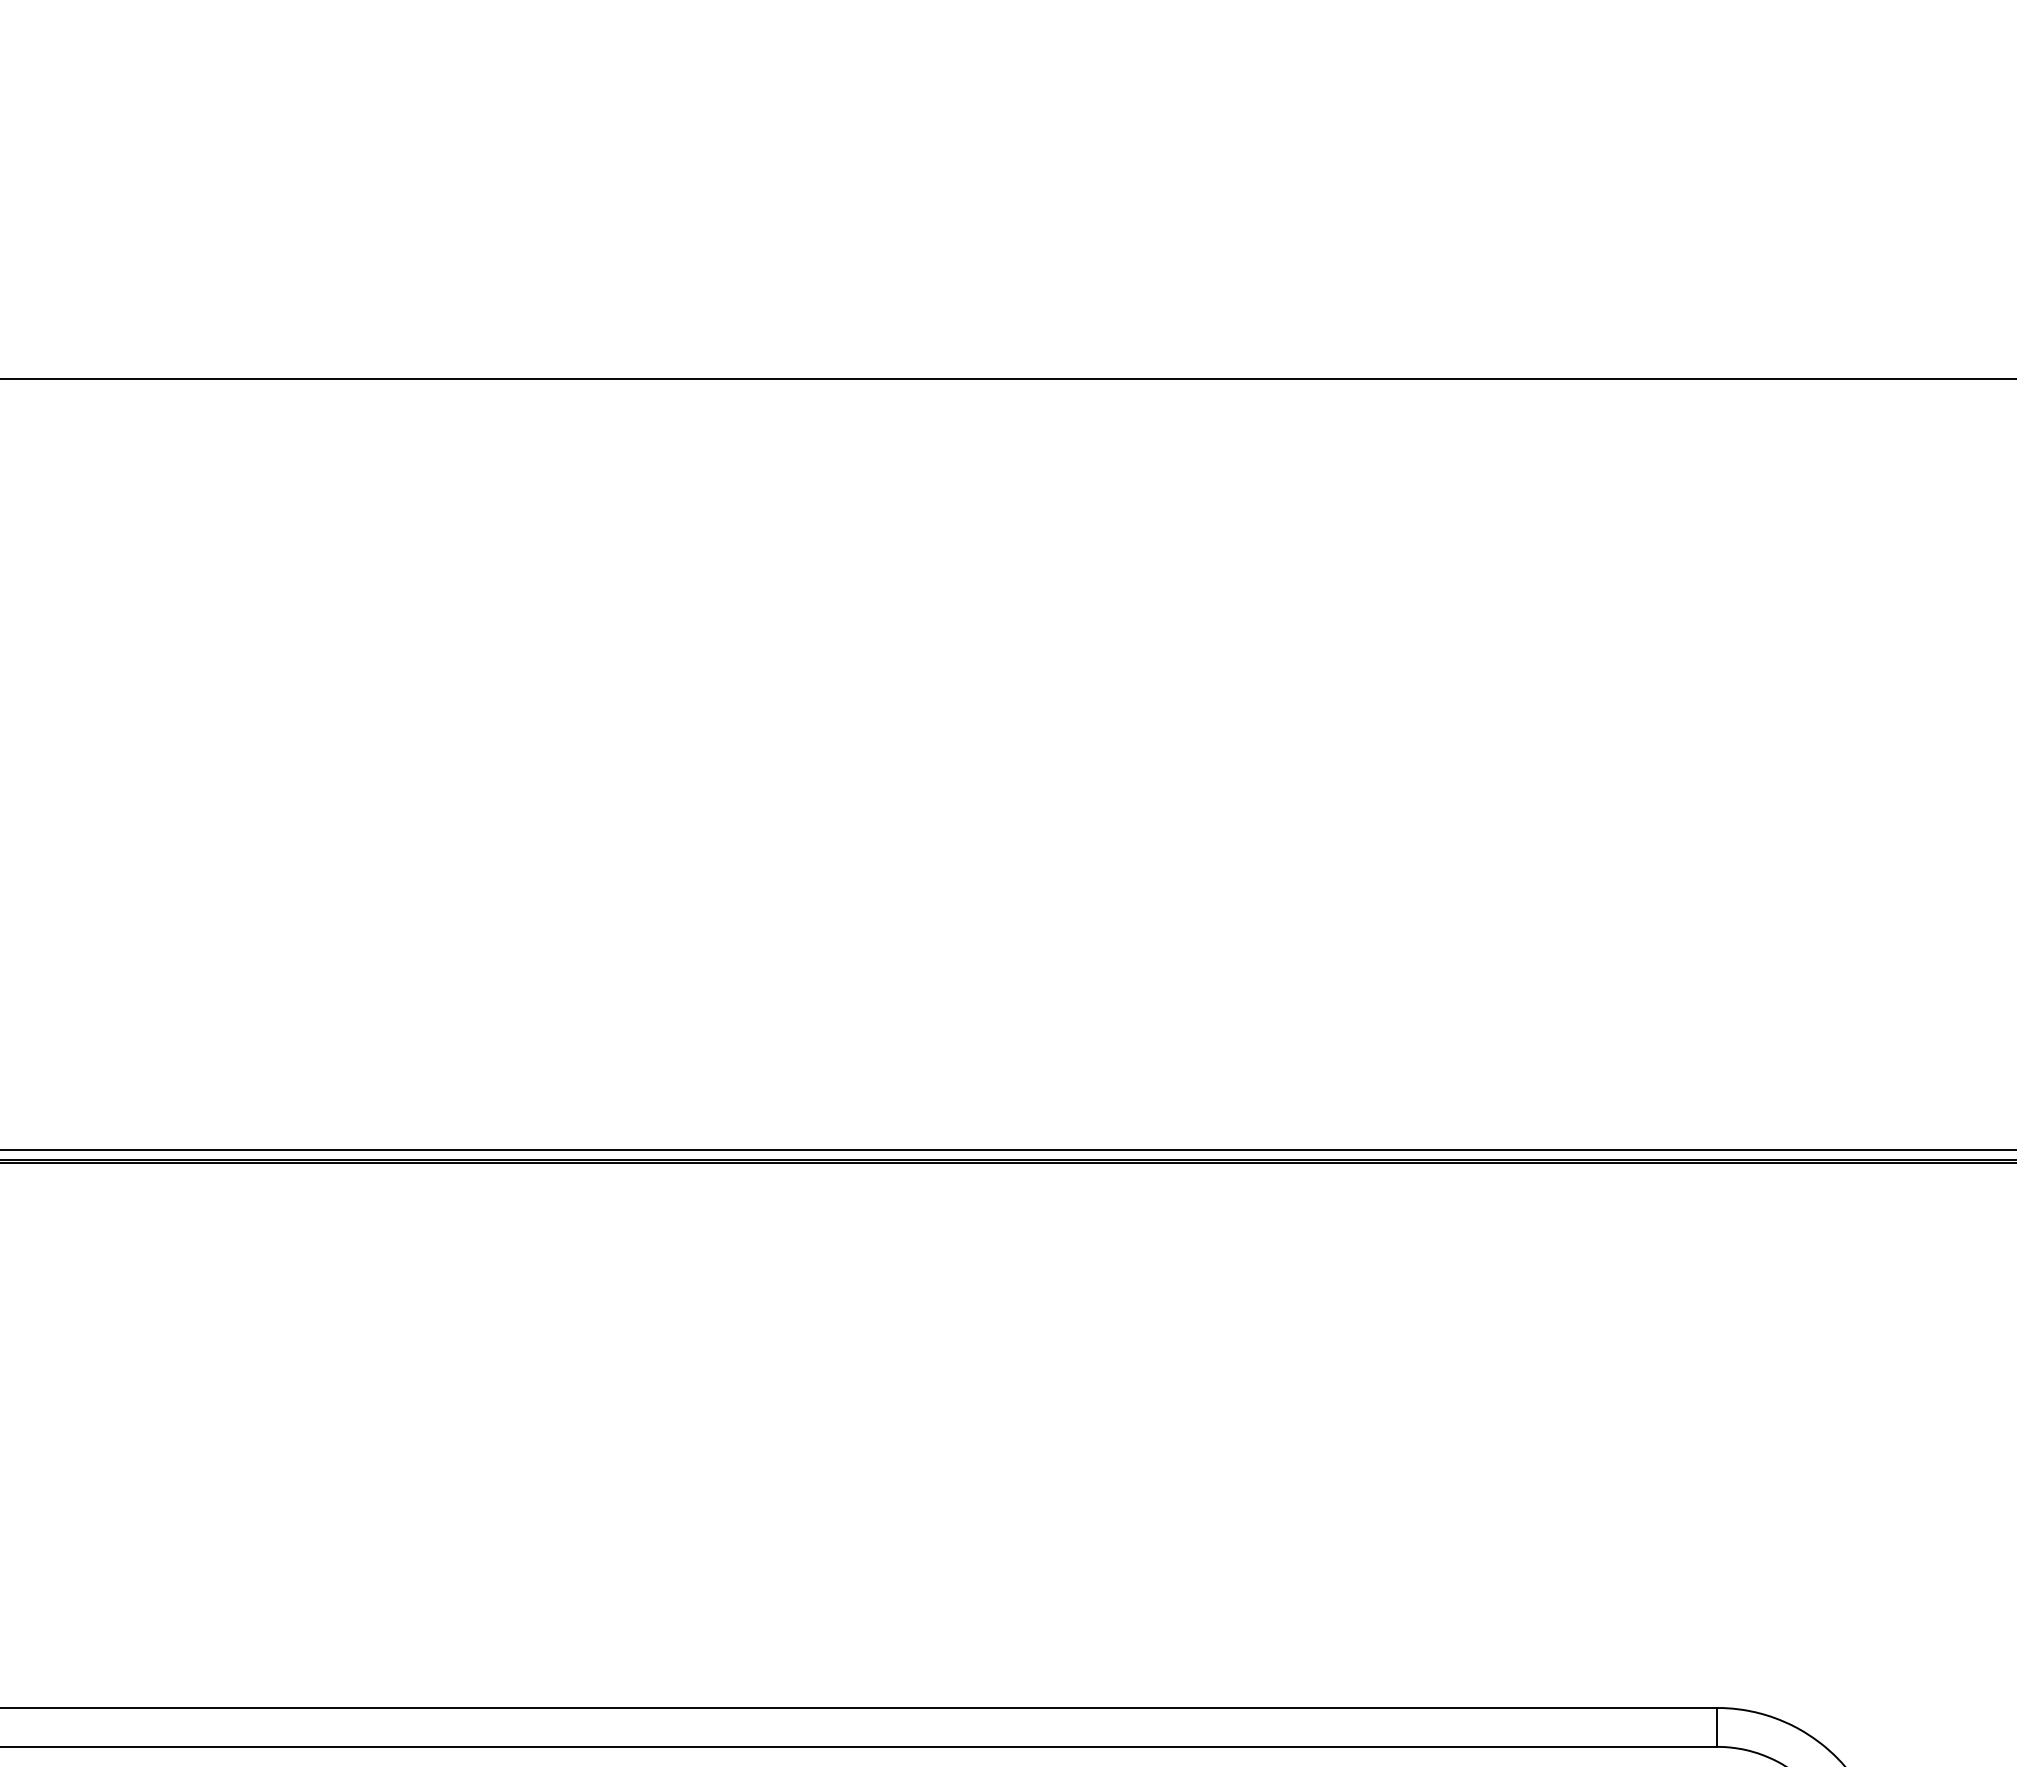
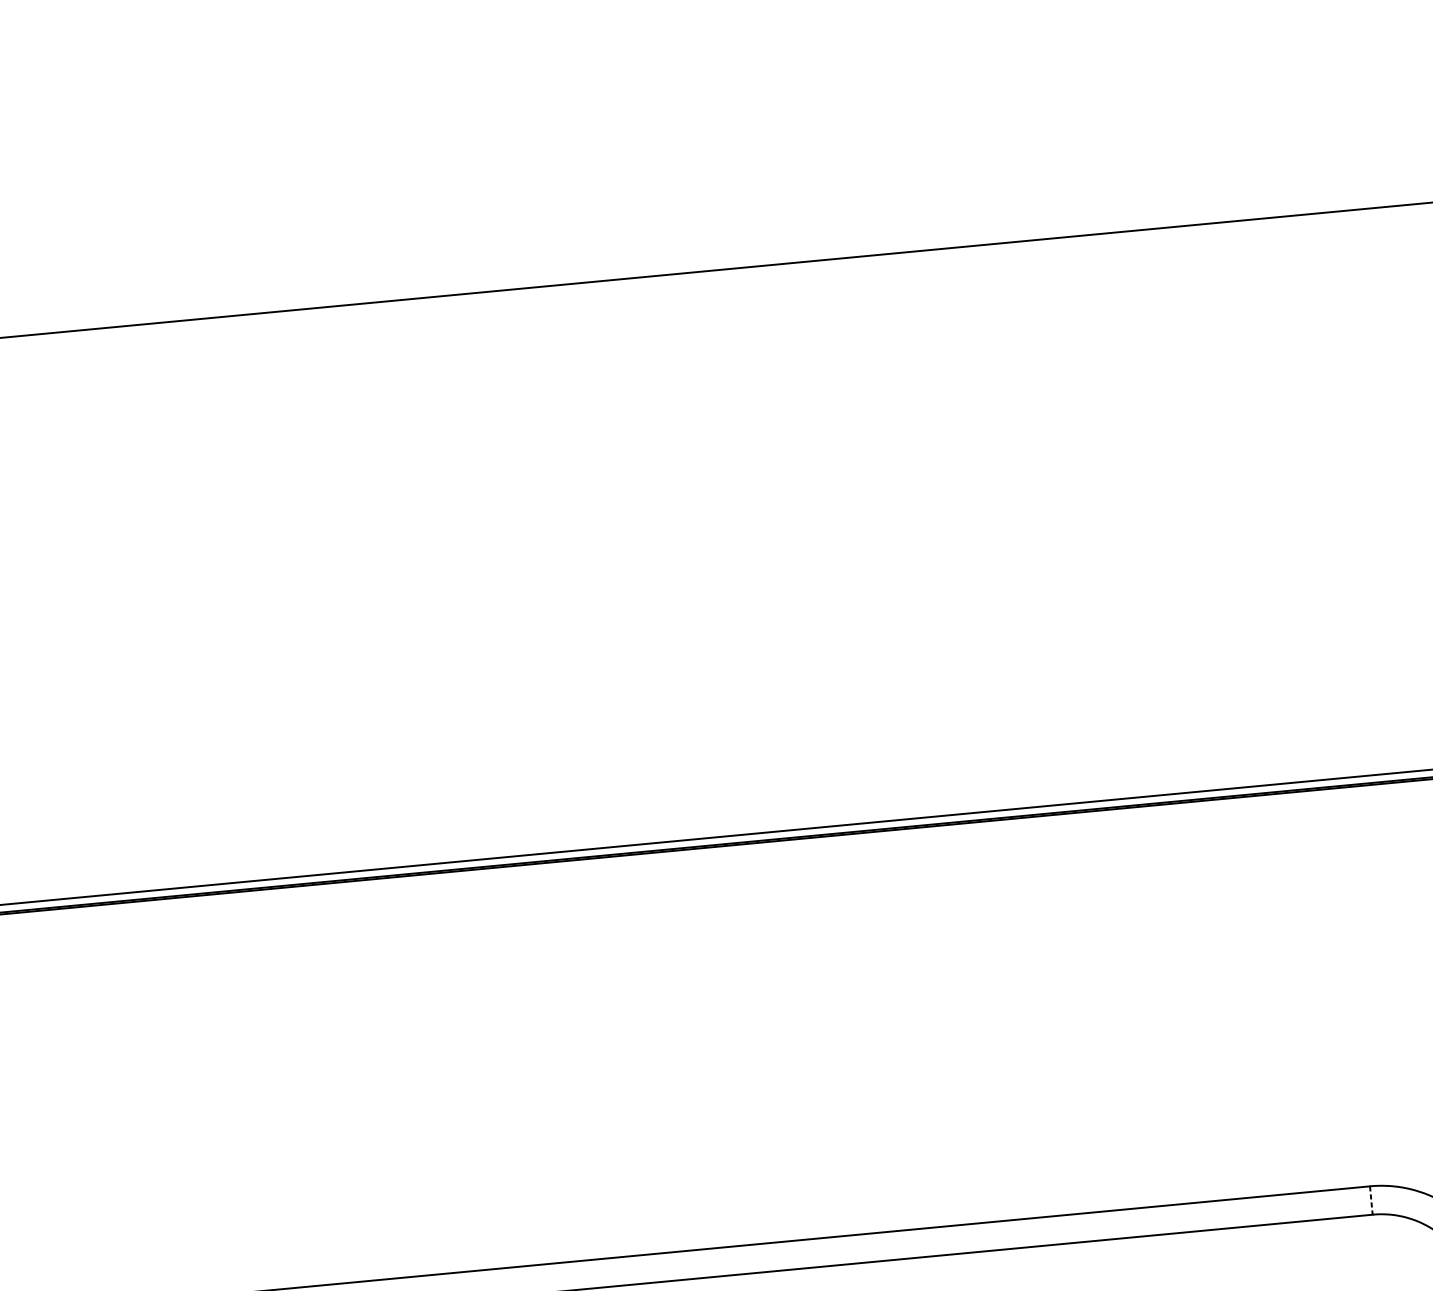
line: (1717, 1727) -> (1371, 1200), solid -> dashed

